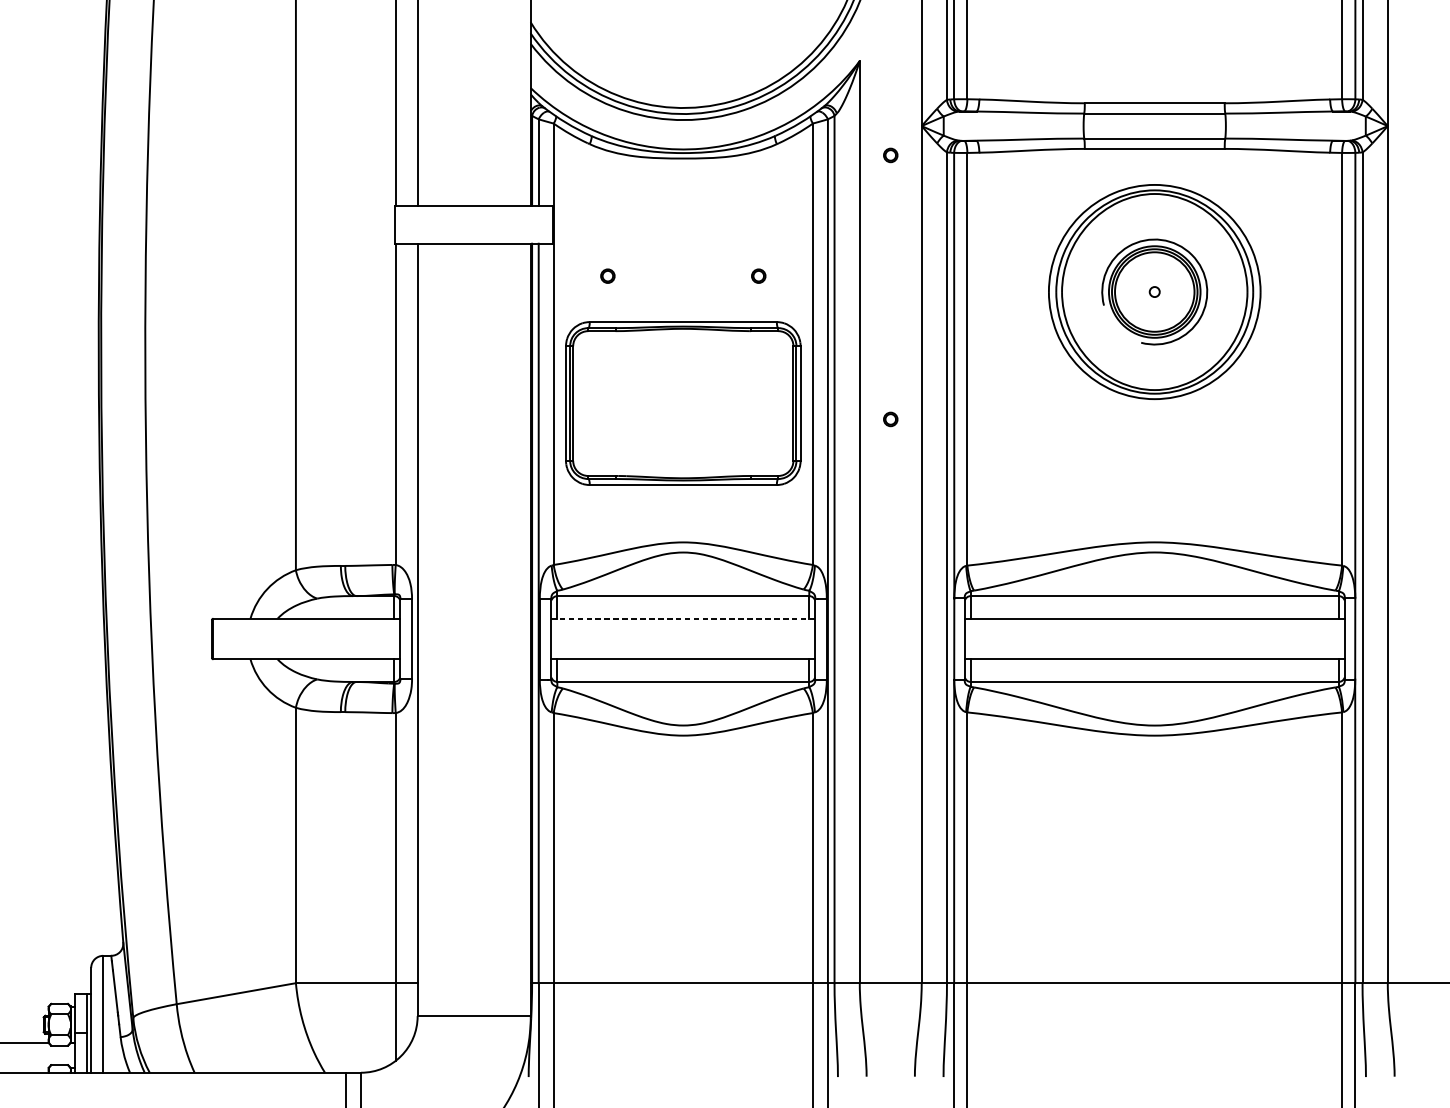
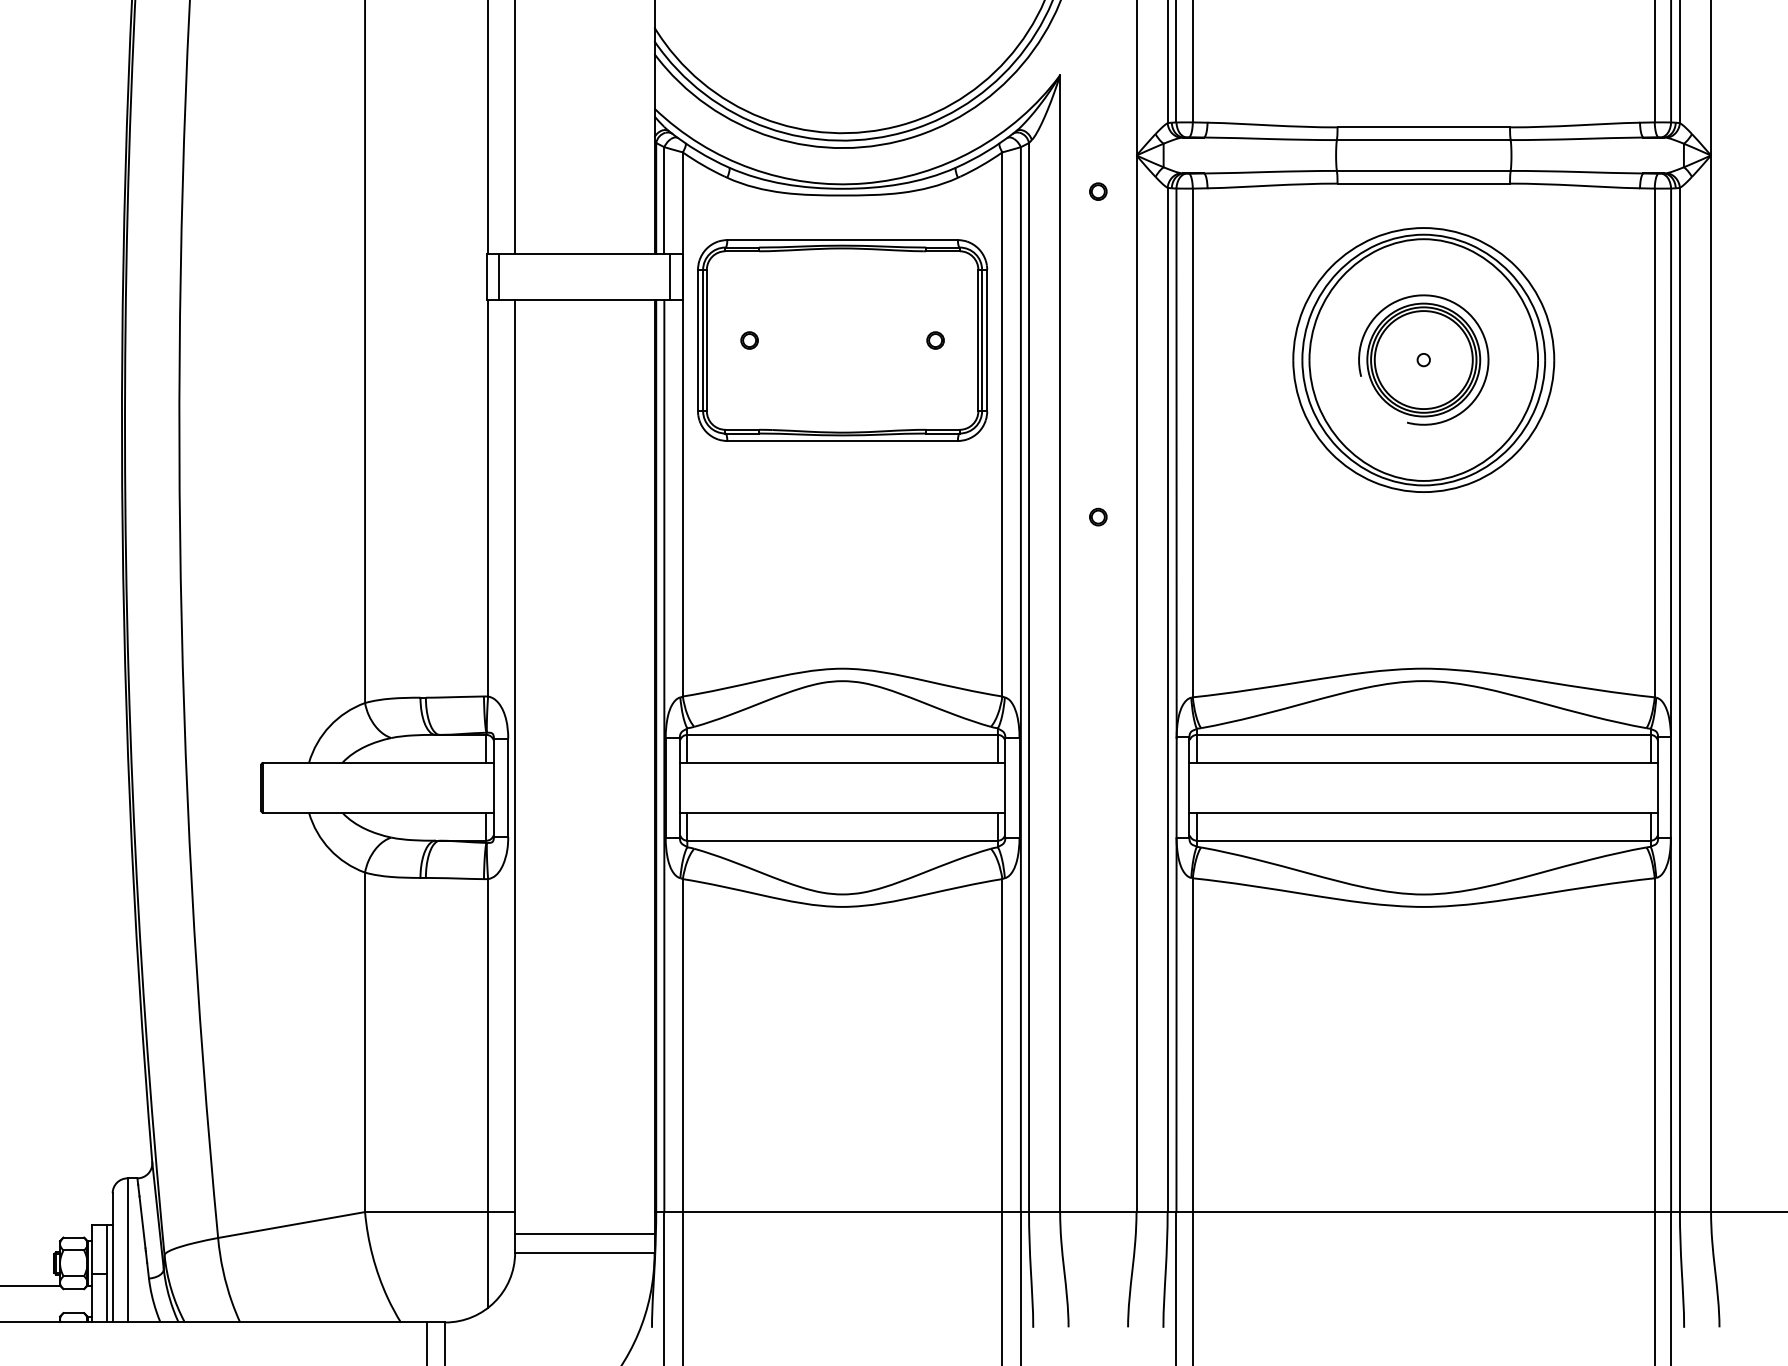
line: (404, 224) -> (499, 276), added
line: (543, 224) -> (670, 276), added
part: (683, 403) -> (842, 340), moved
line: (683, 618) -> (842, 762), dashed -> solid
line: (473, 1001) -> (584, 1234), added

